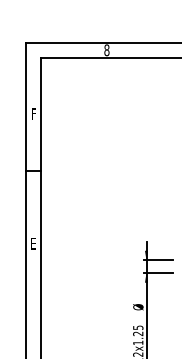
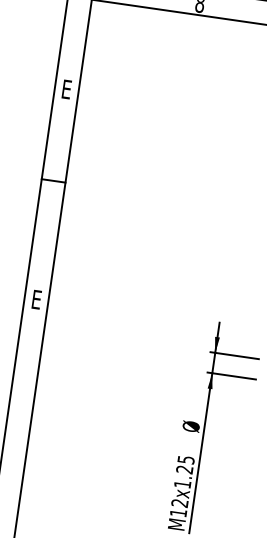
text: (33, 113) -> (66, 88), F -> E

